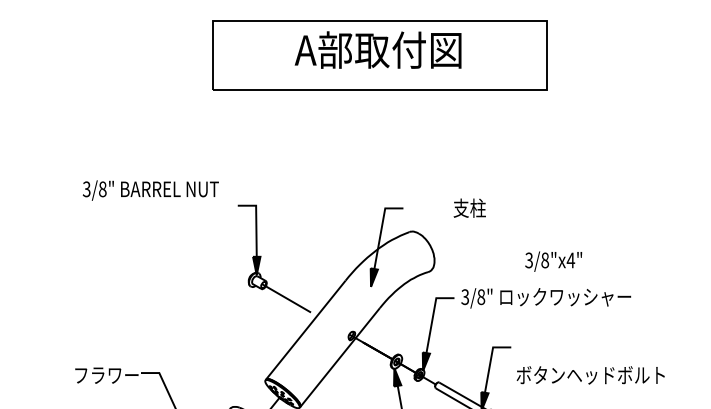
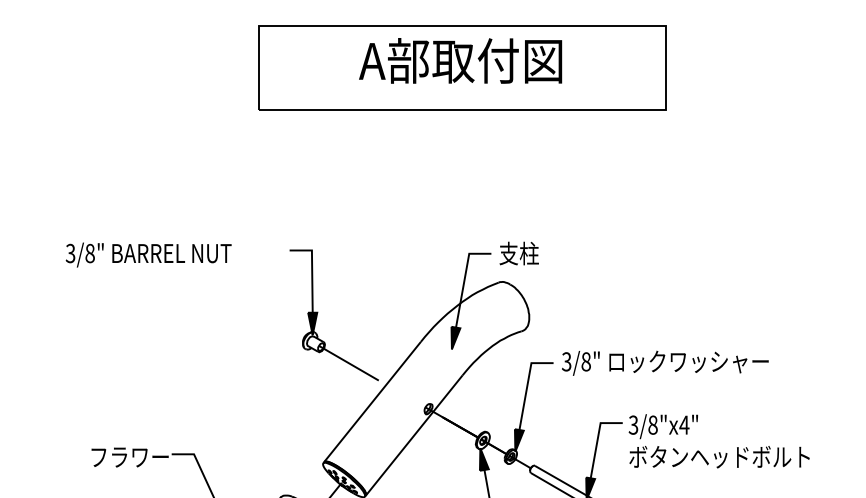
text: (150, 190) -> (148, 254), moved
text: (469, 208) -> (518, 253), moved
text: (552, 261) -> (662, 426), moved

